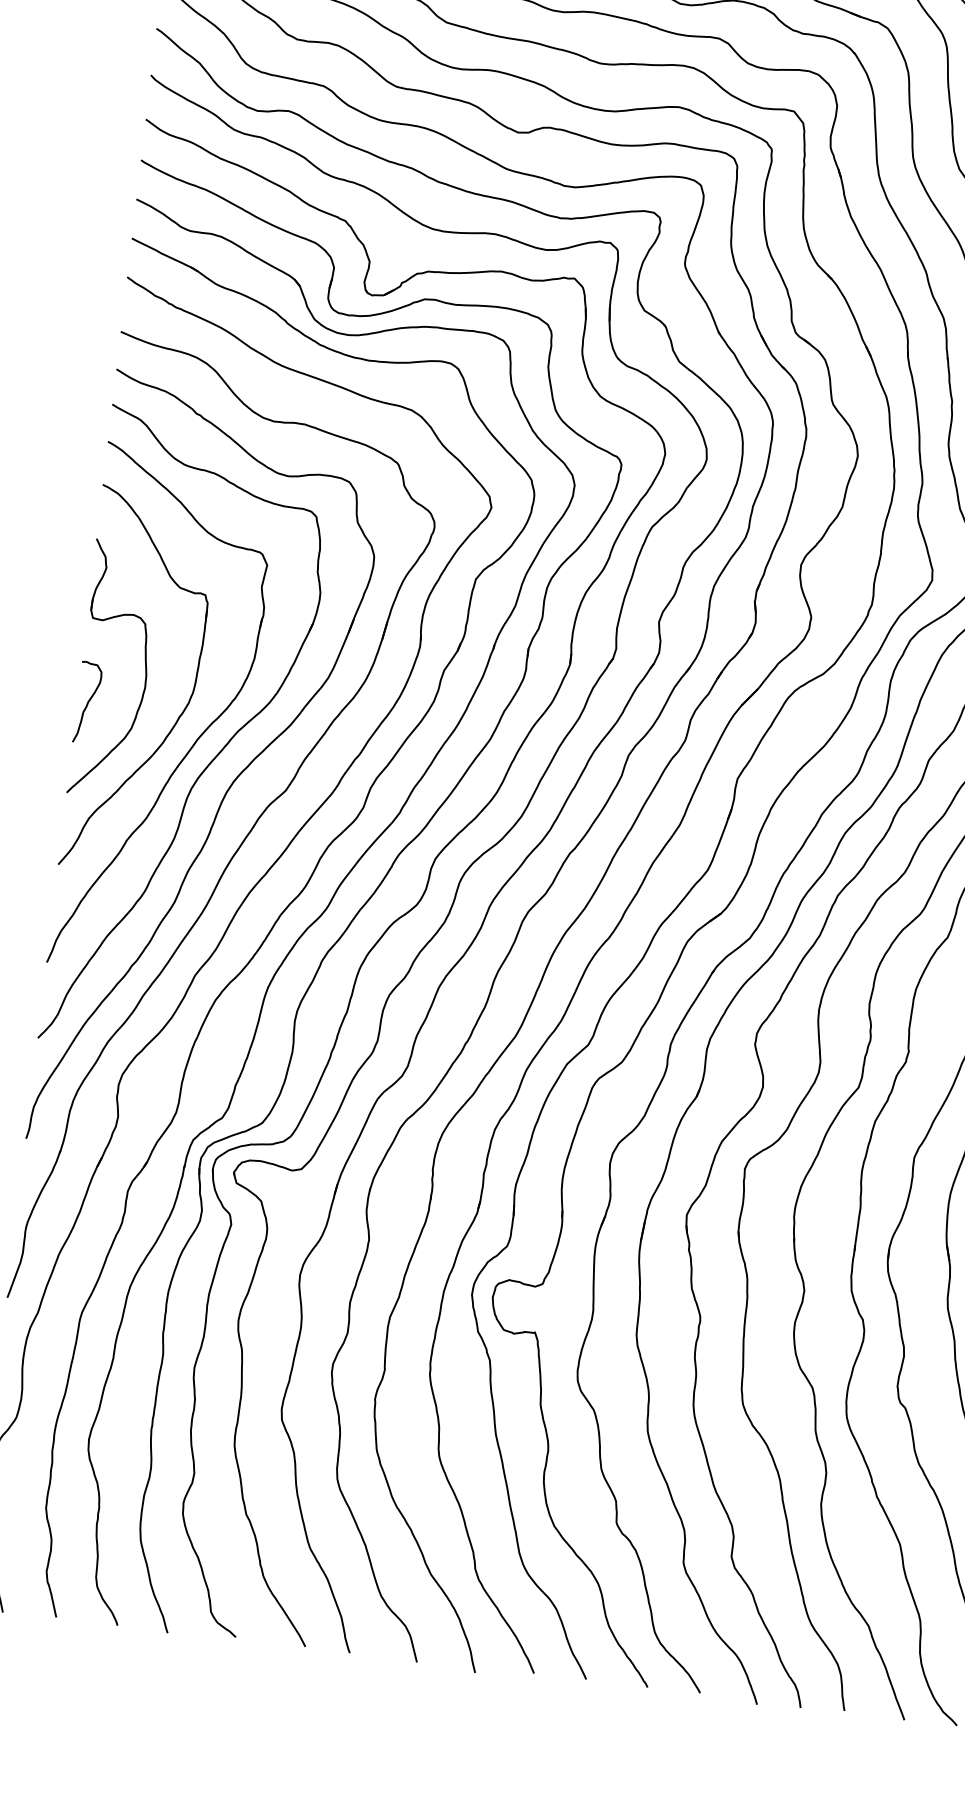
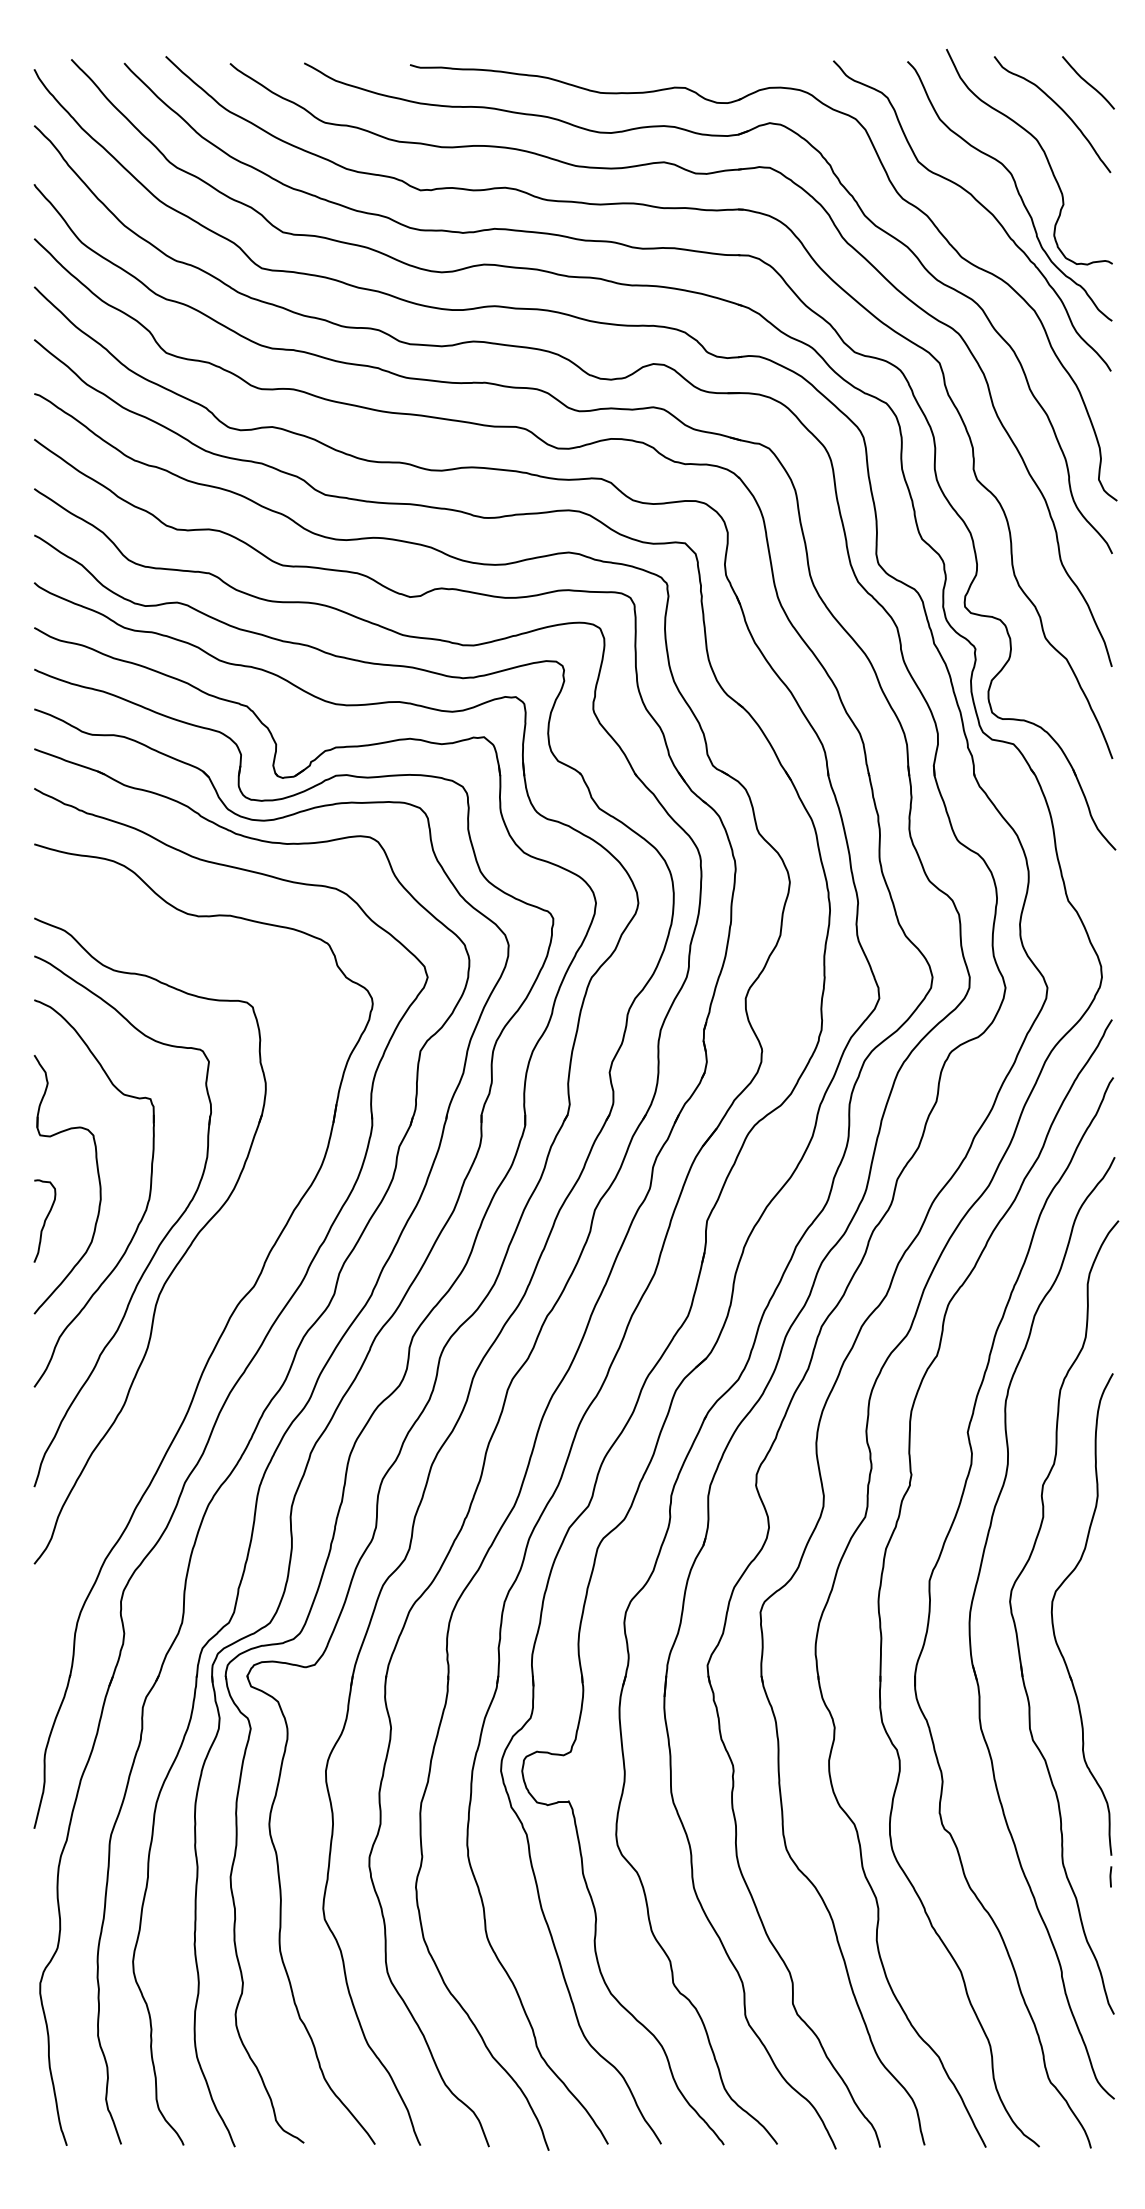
part: (231, 783) -> (198, 1285), removed

